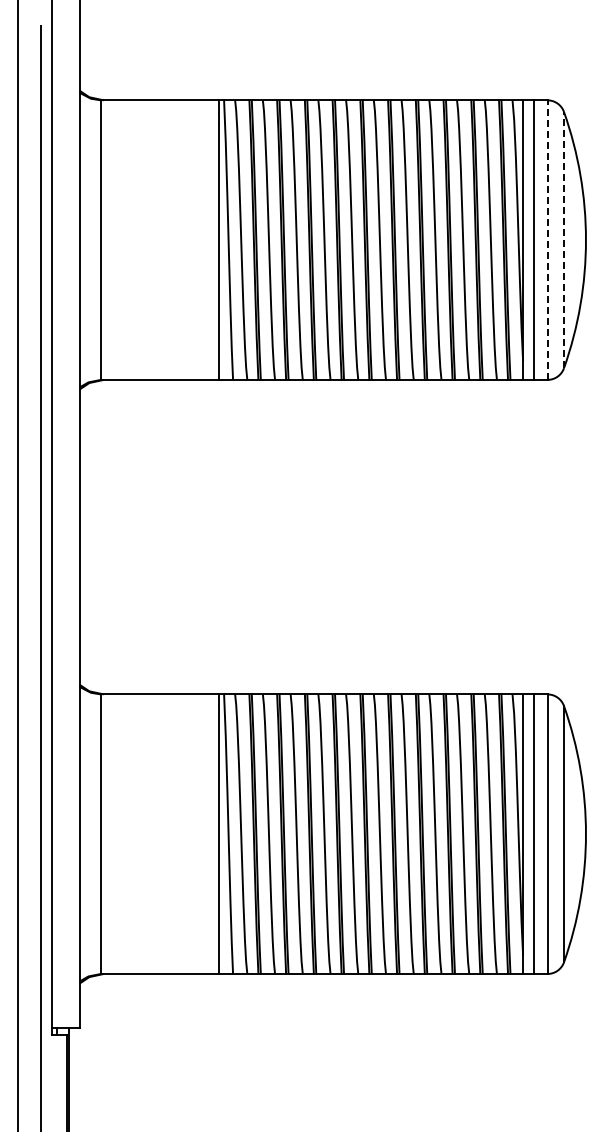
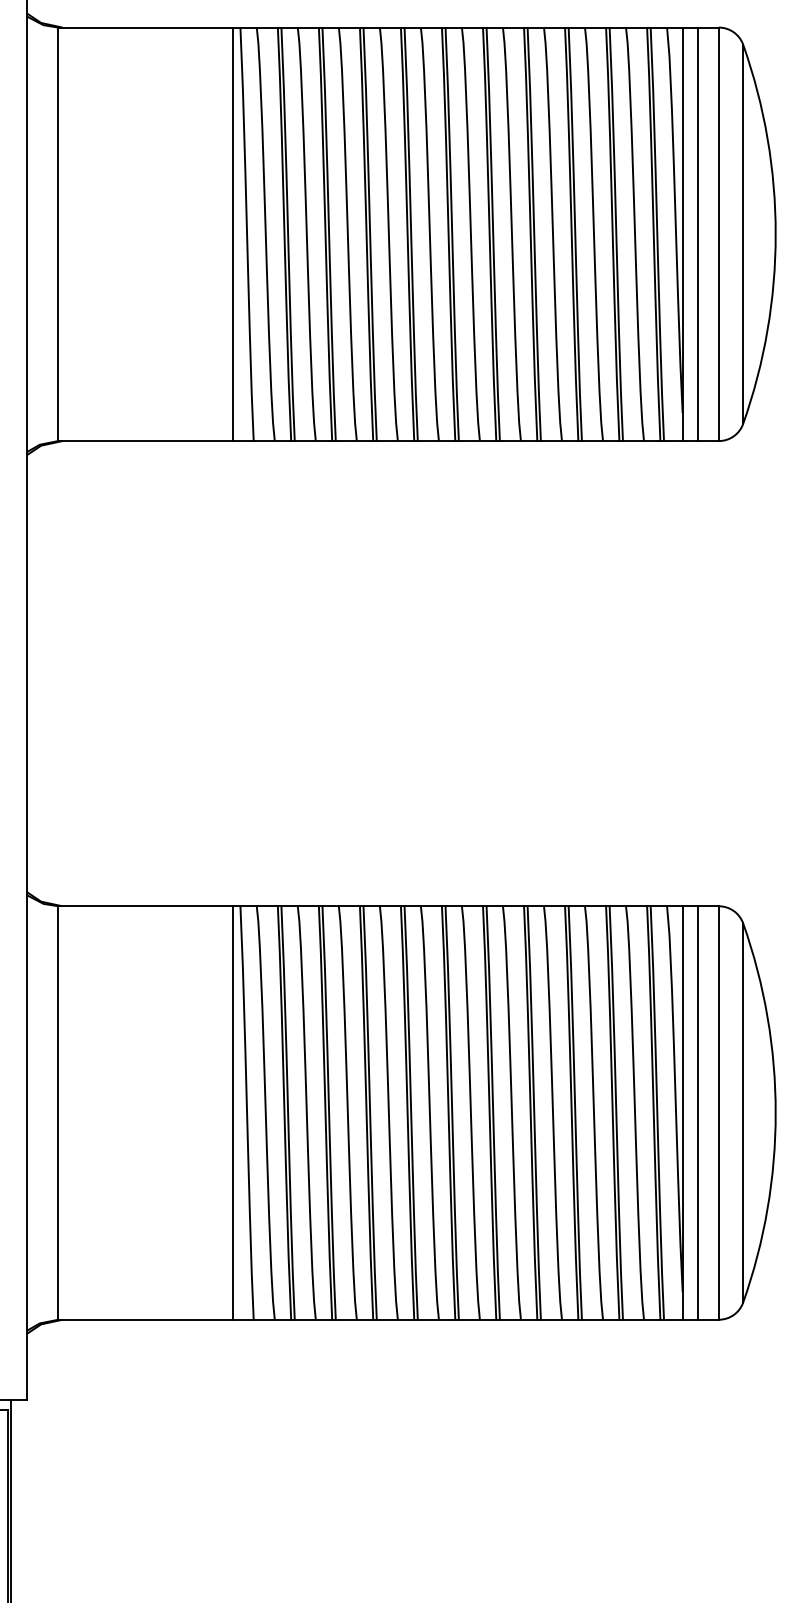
line: (564, 239) -> (743, 233), dashed -> solid
line: (547, 240) -> (718, 234), dashed -> solid

